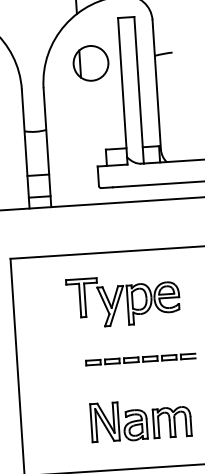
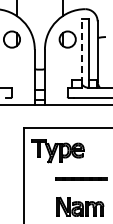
line: (122, 87) -> (81, 51), solid -> dashed
part: (123, 302) -> (57, 151), moved

